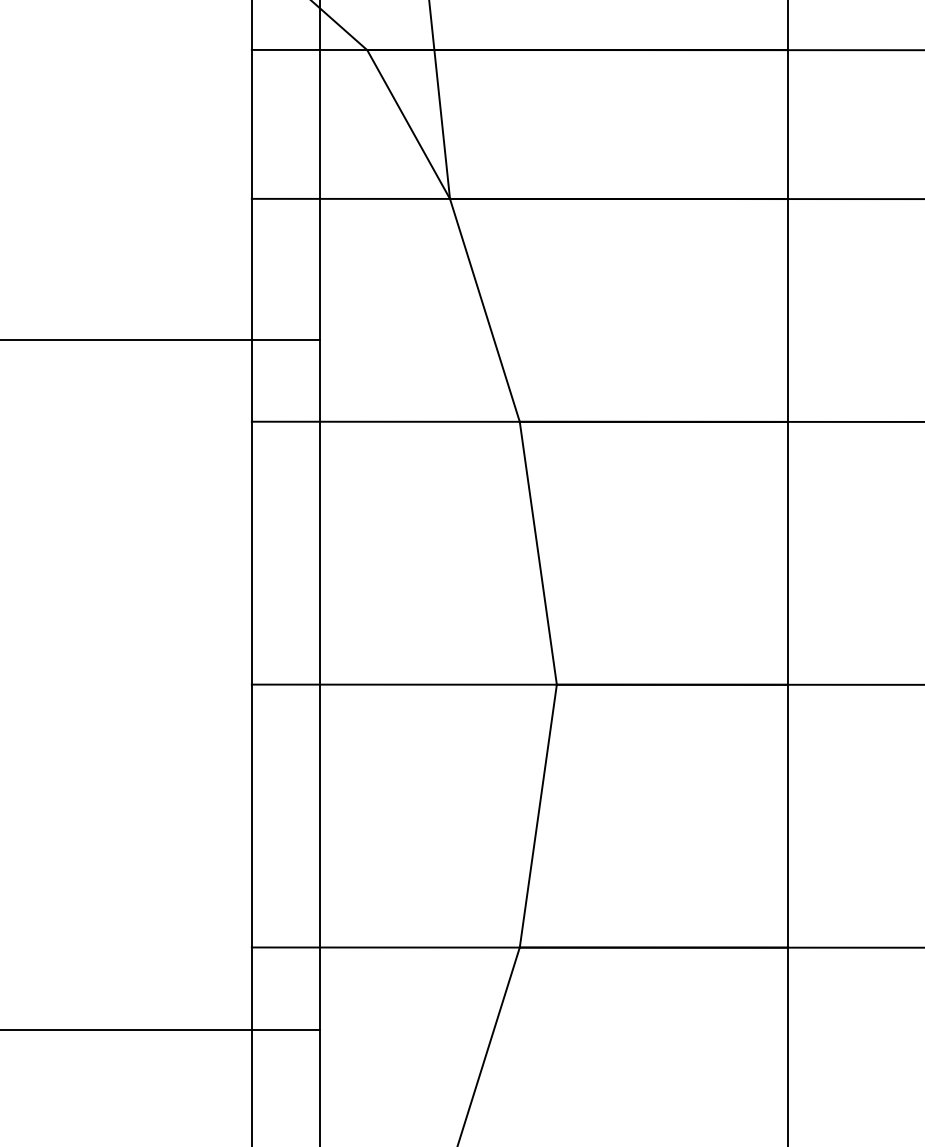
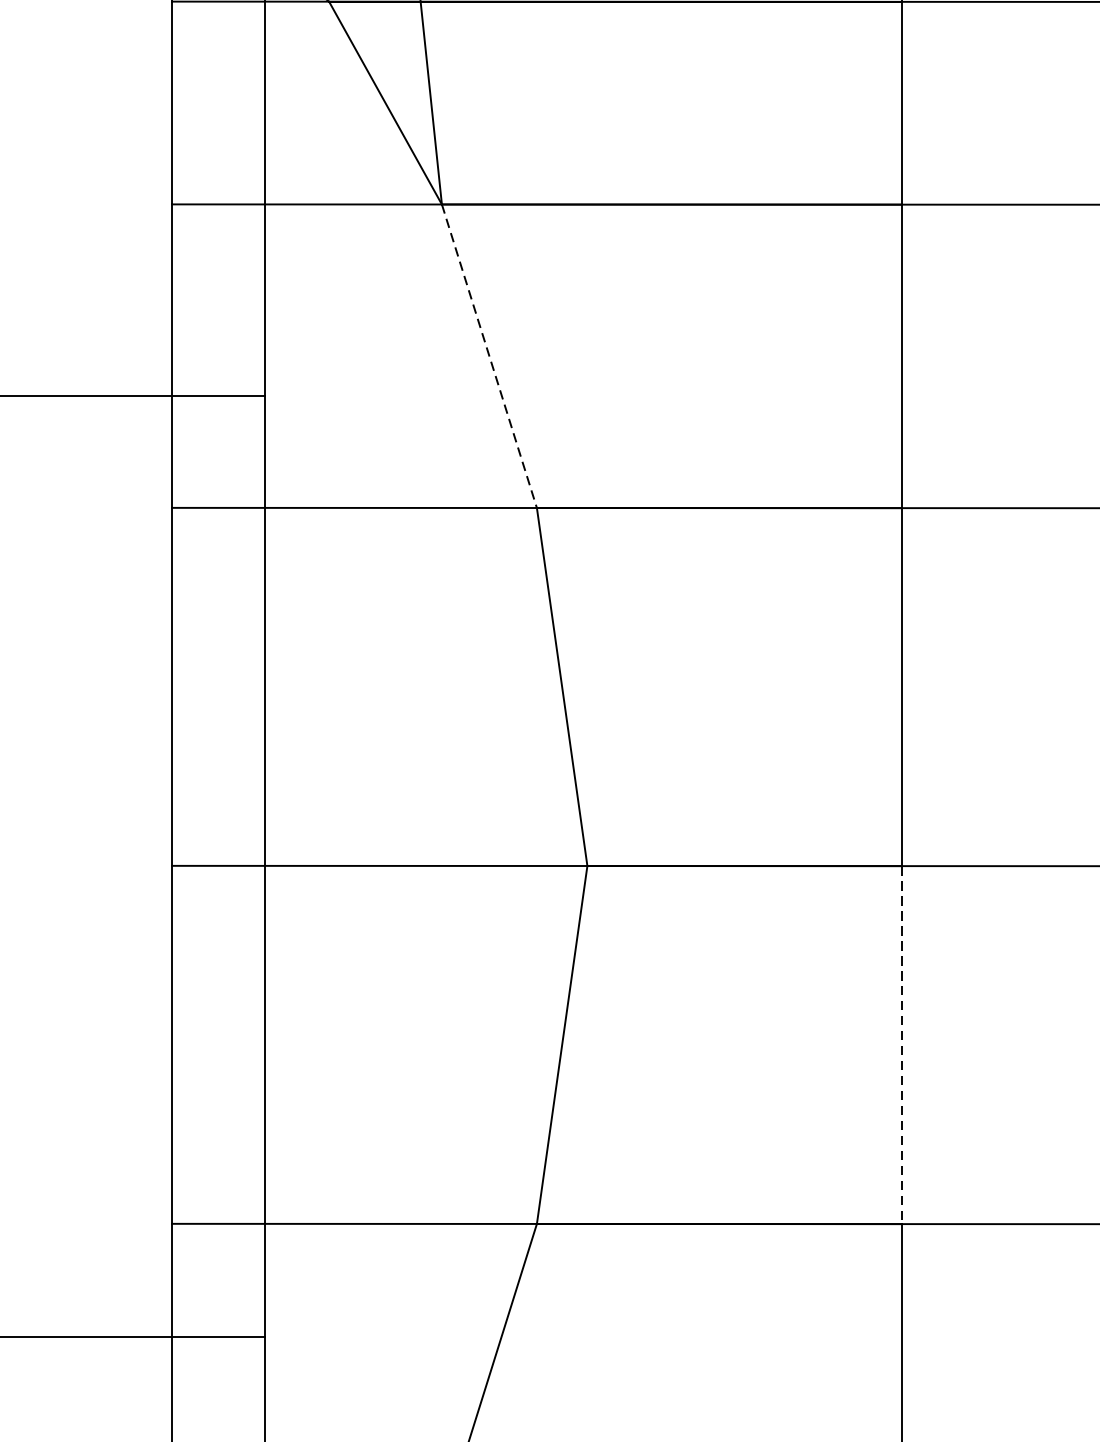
line: (484, 310) -> (488, 356), solid -> dashed
line: (787, 816) -> (901, 1045), solid -> dashed

